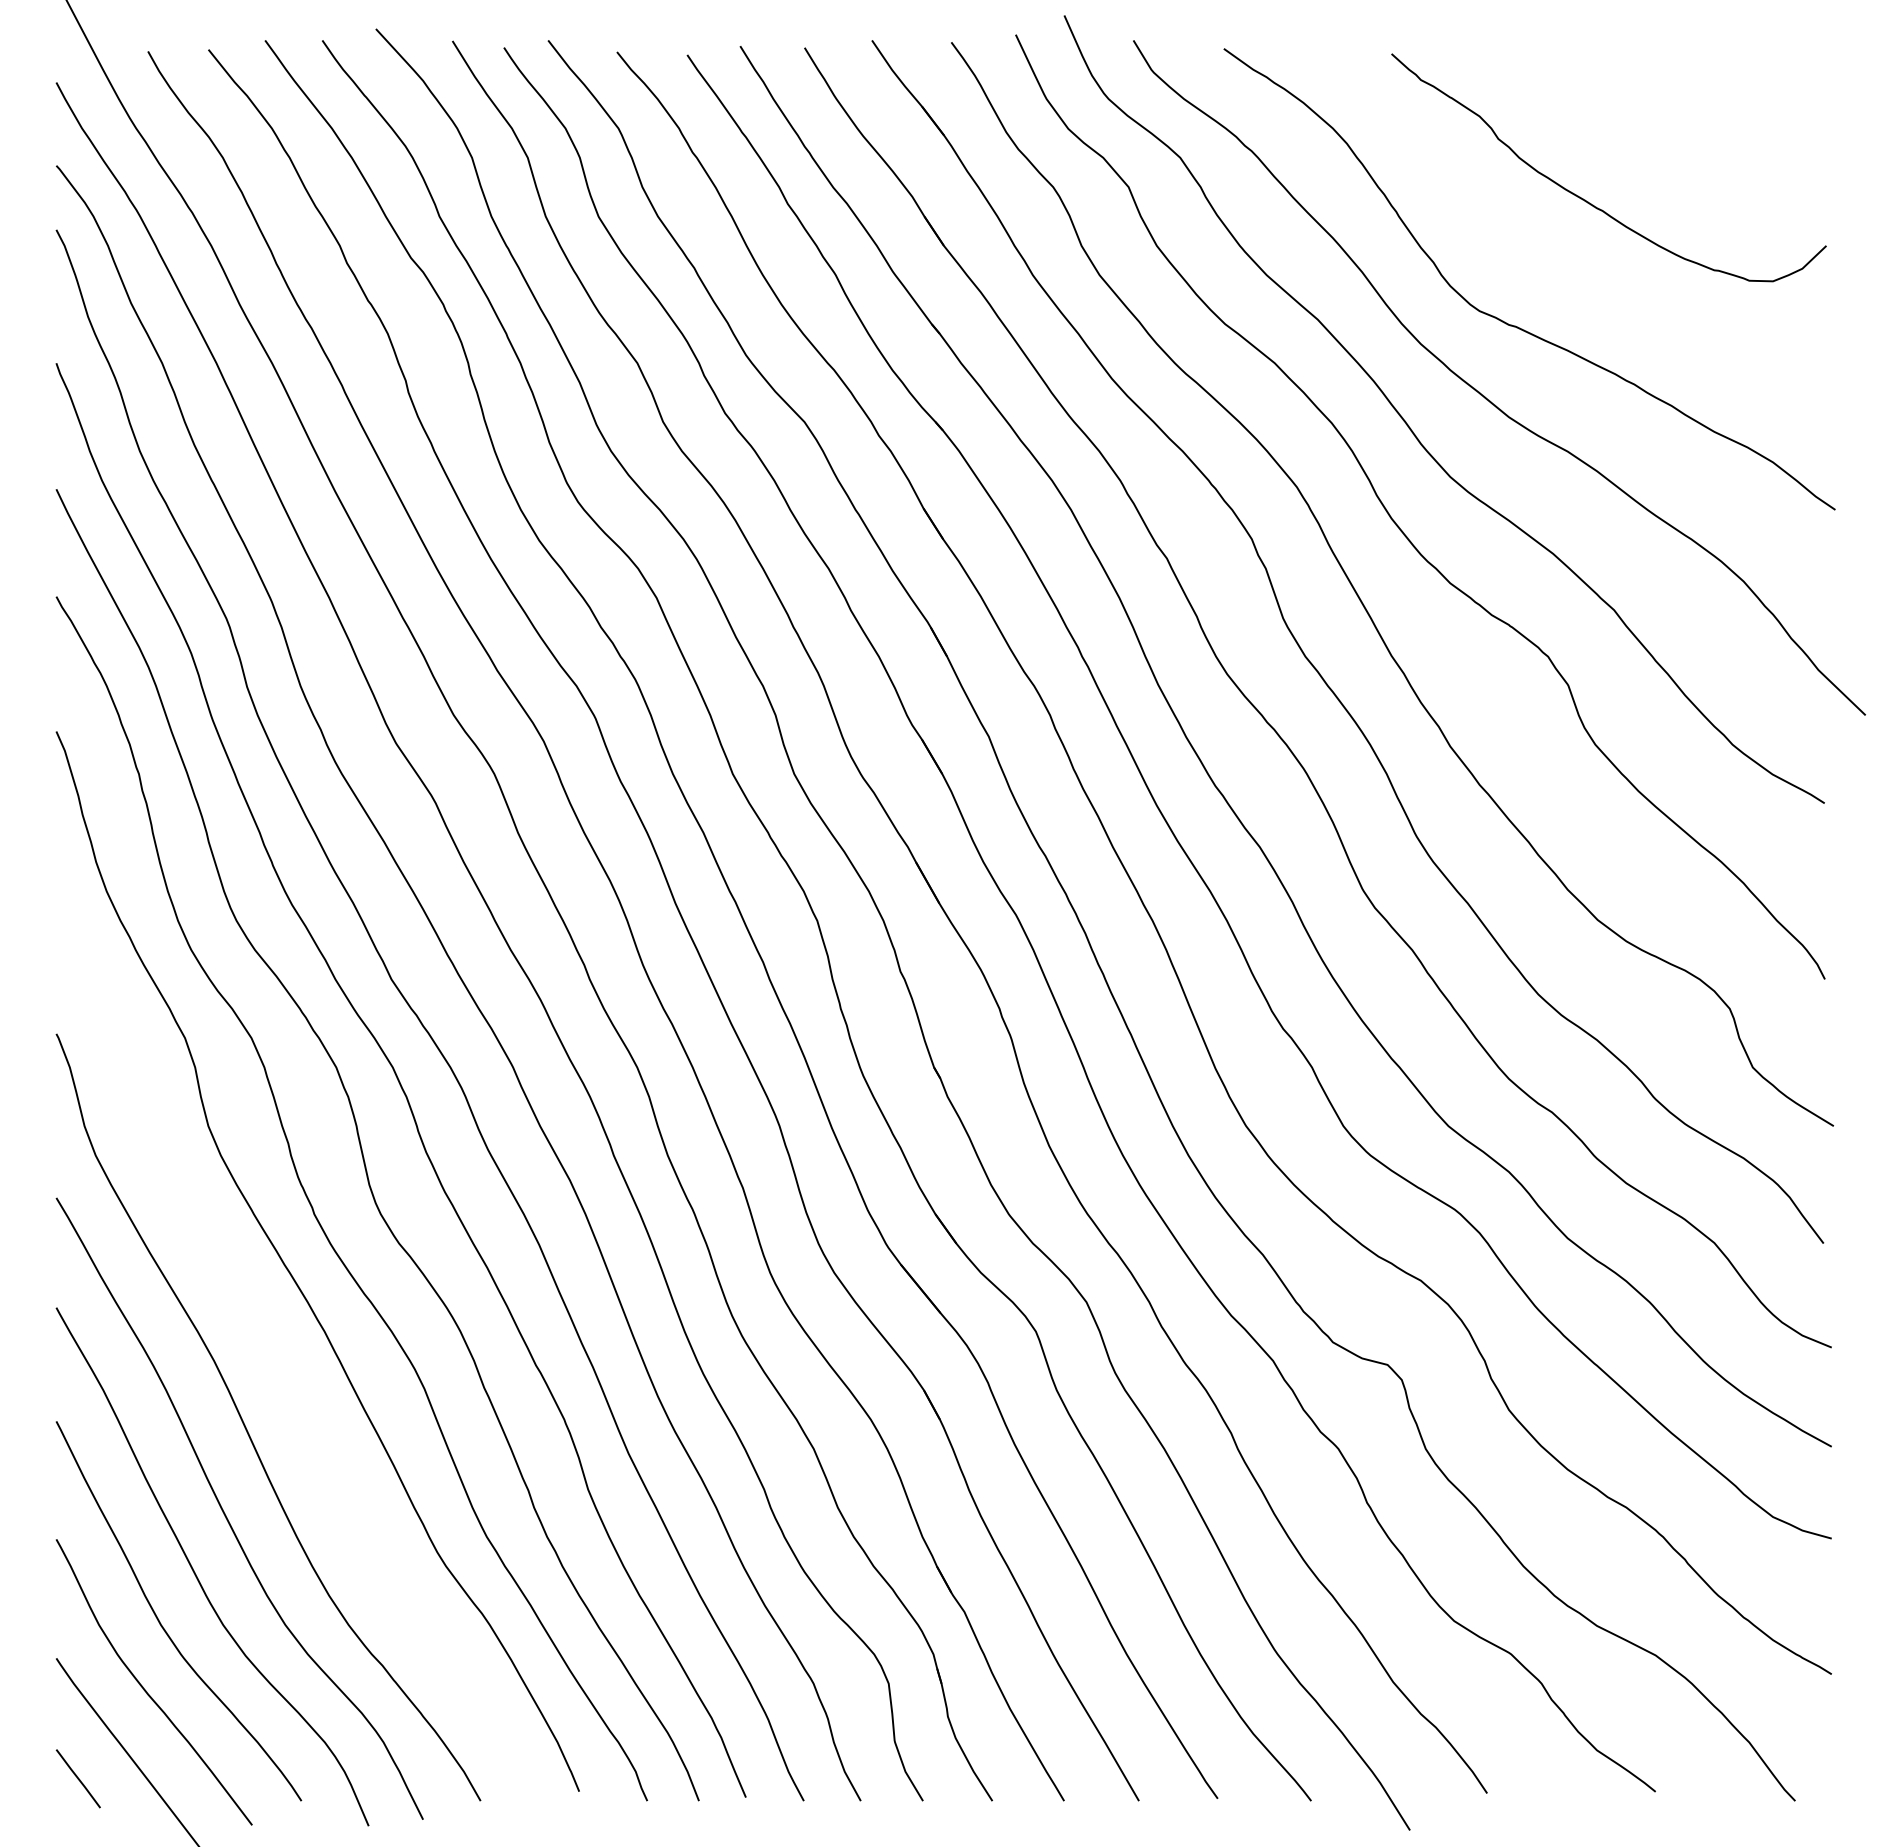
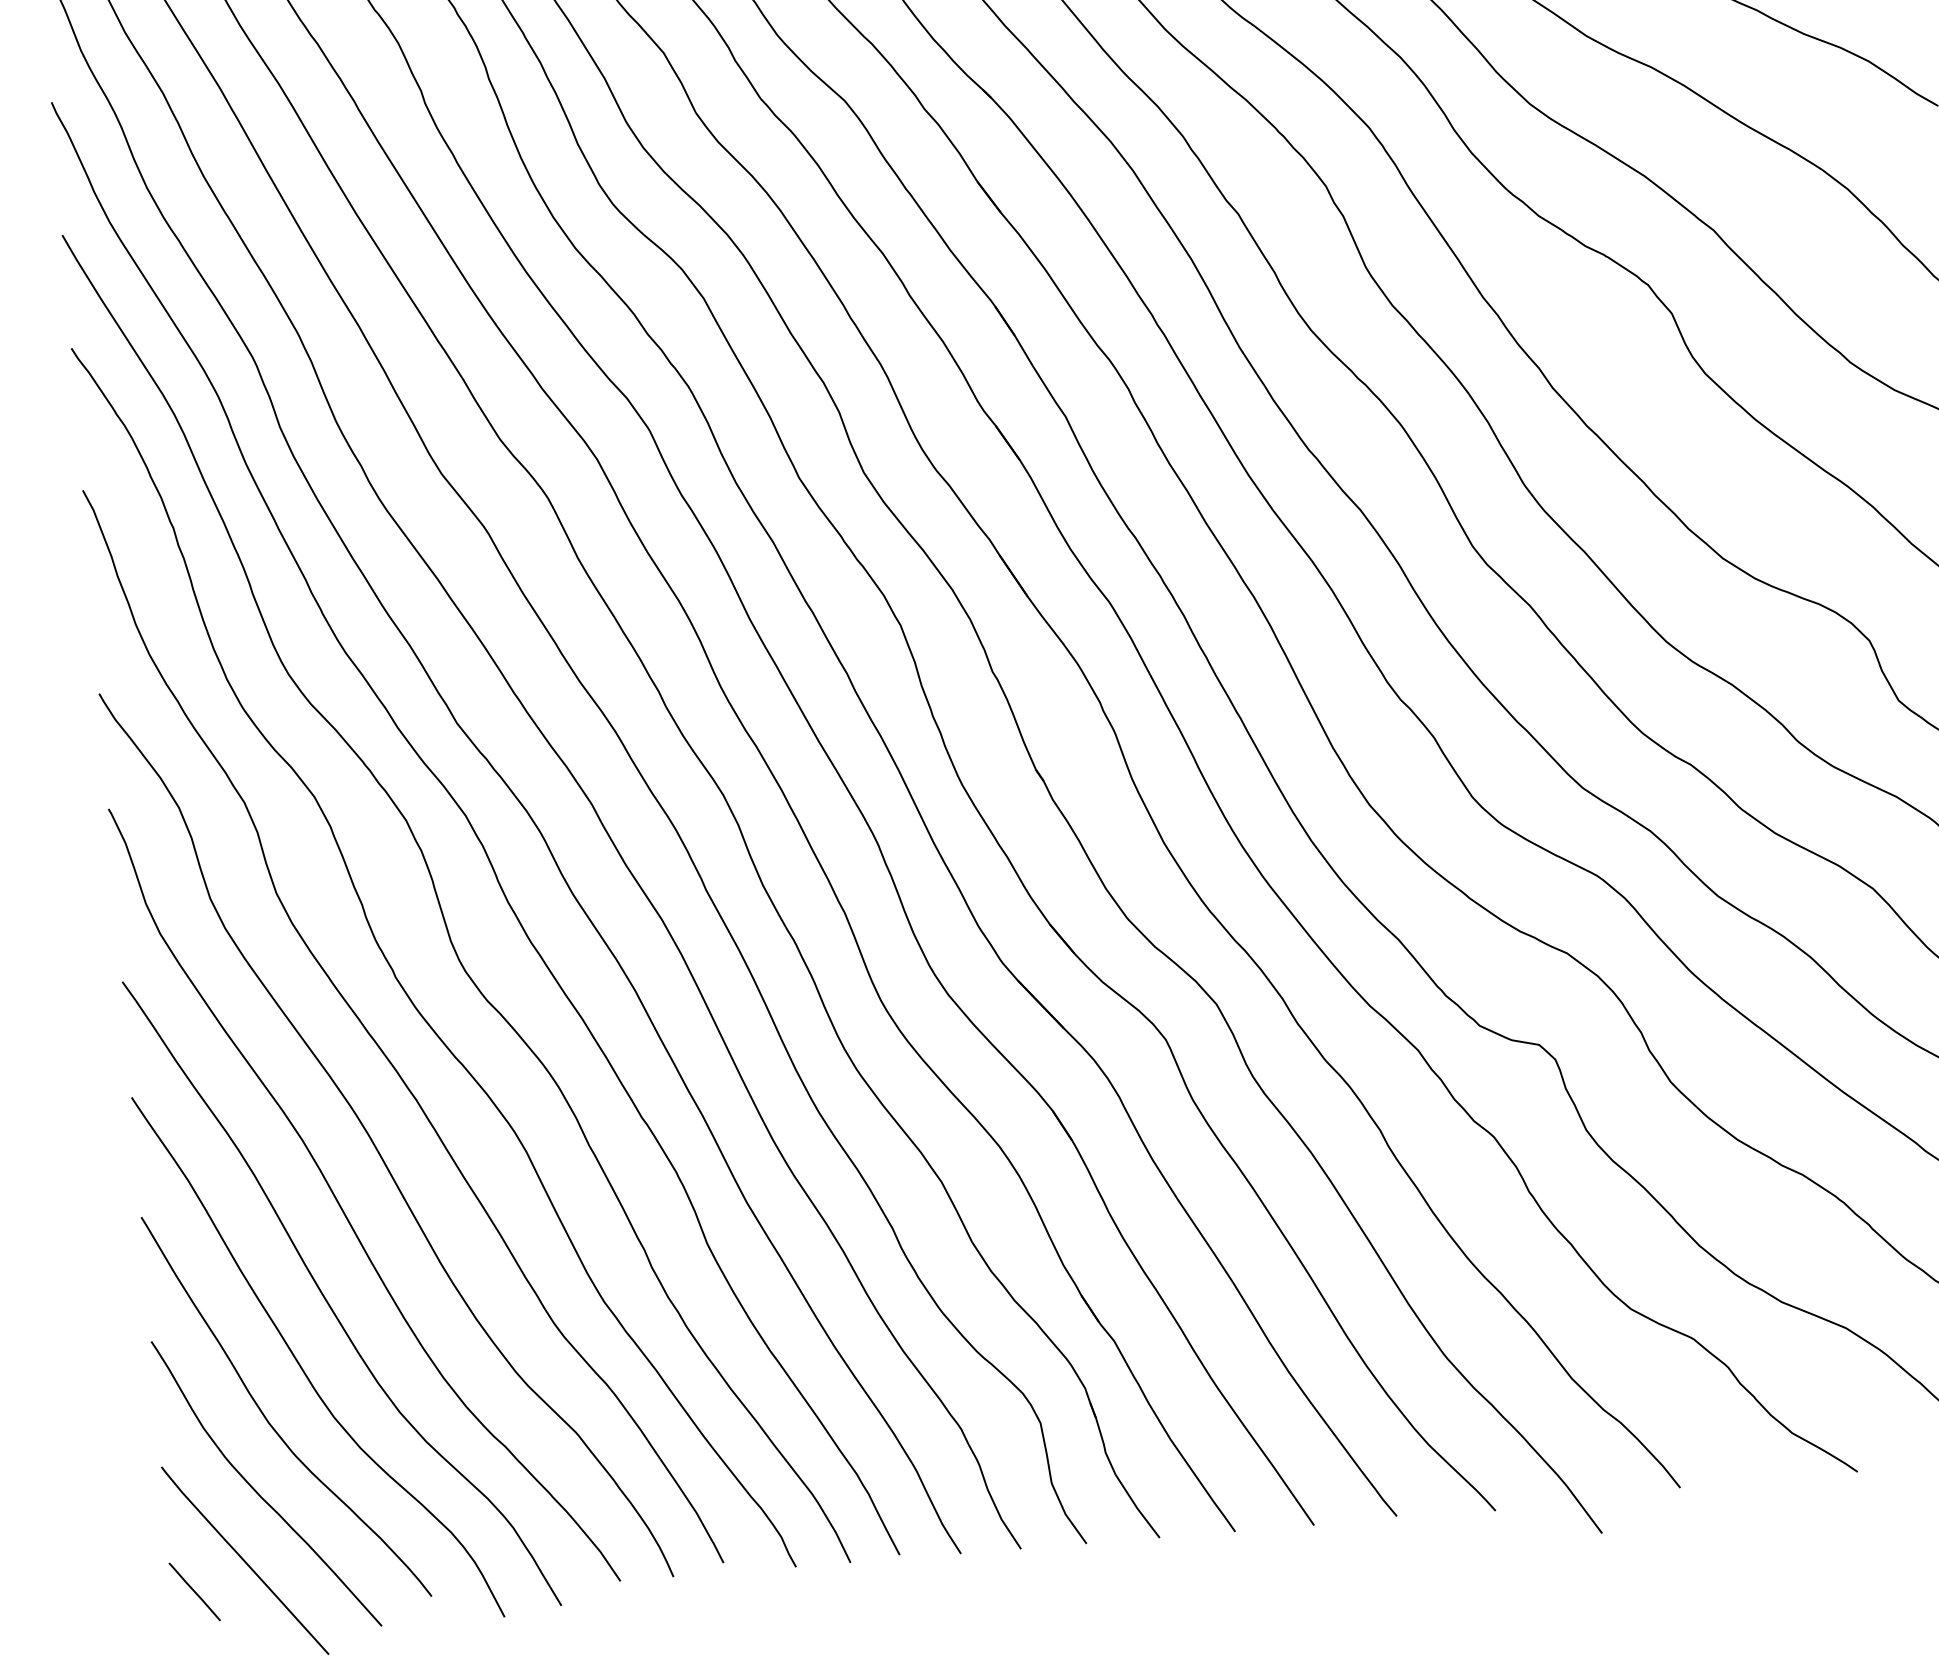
curve: (280, 1365) -> (372, 1139), added

